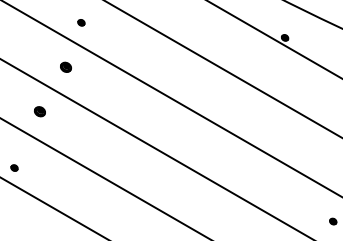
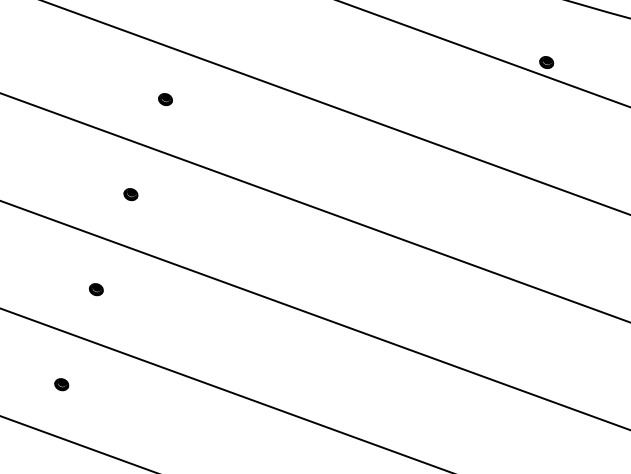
part: (81, 22) -> (165, 98), moved
part: (65, 66) -> (130, 193), size x0.62
part: (40, 111) -> (96, 289), size x0.62
part: (14, 167) -> (61, 383), moved

